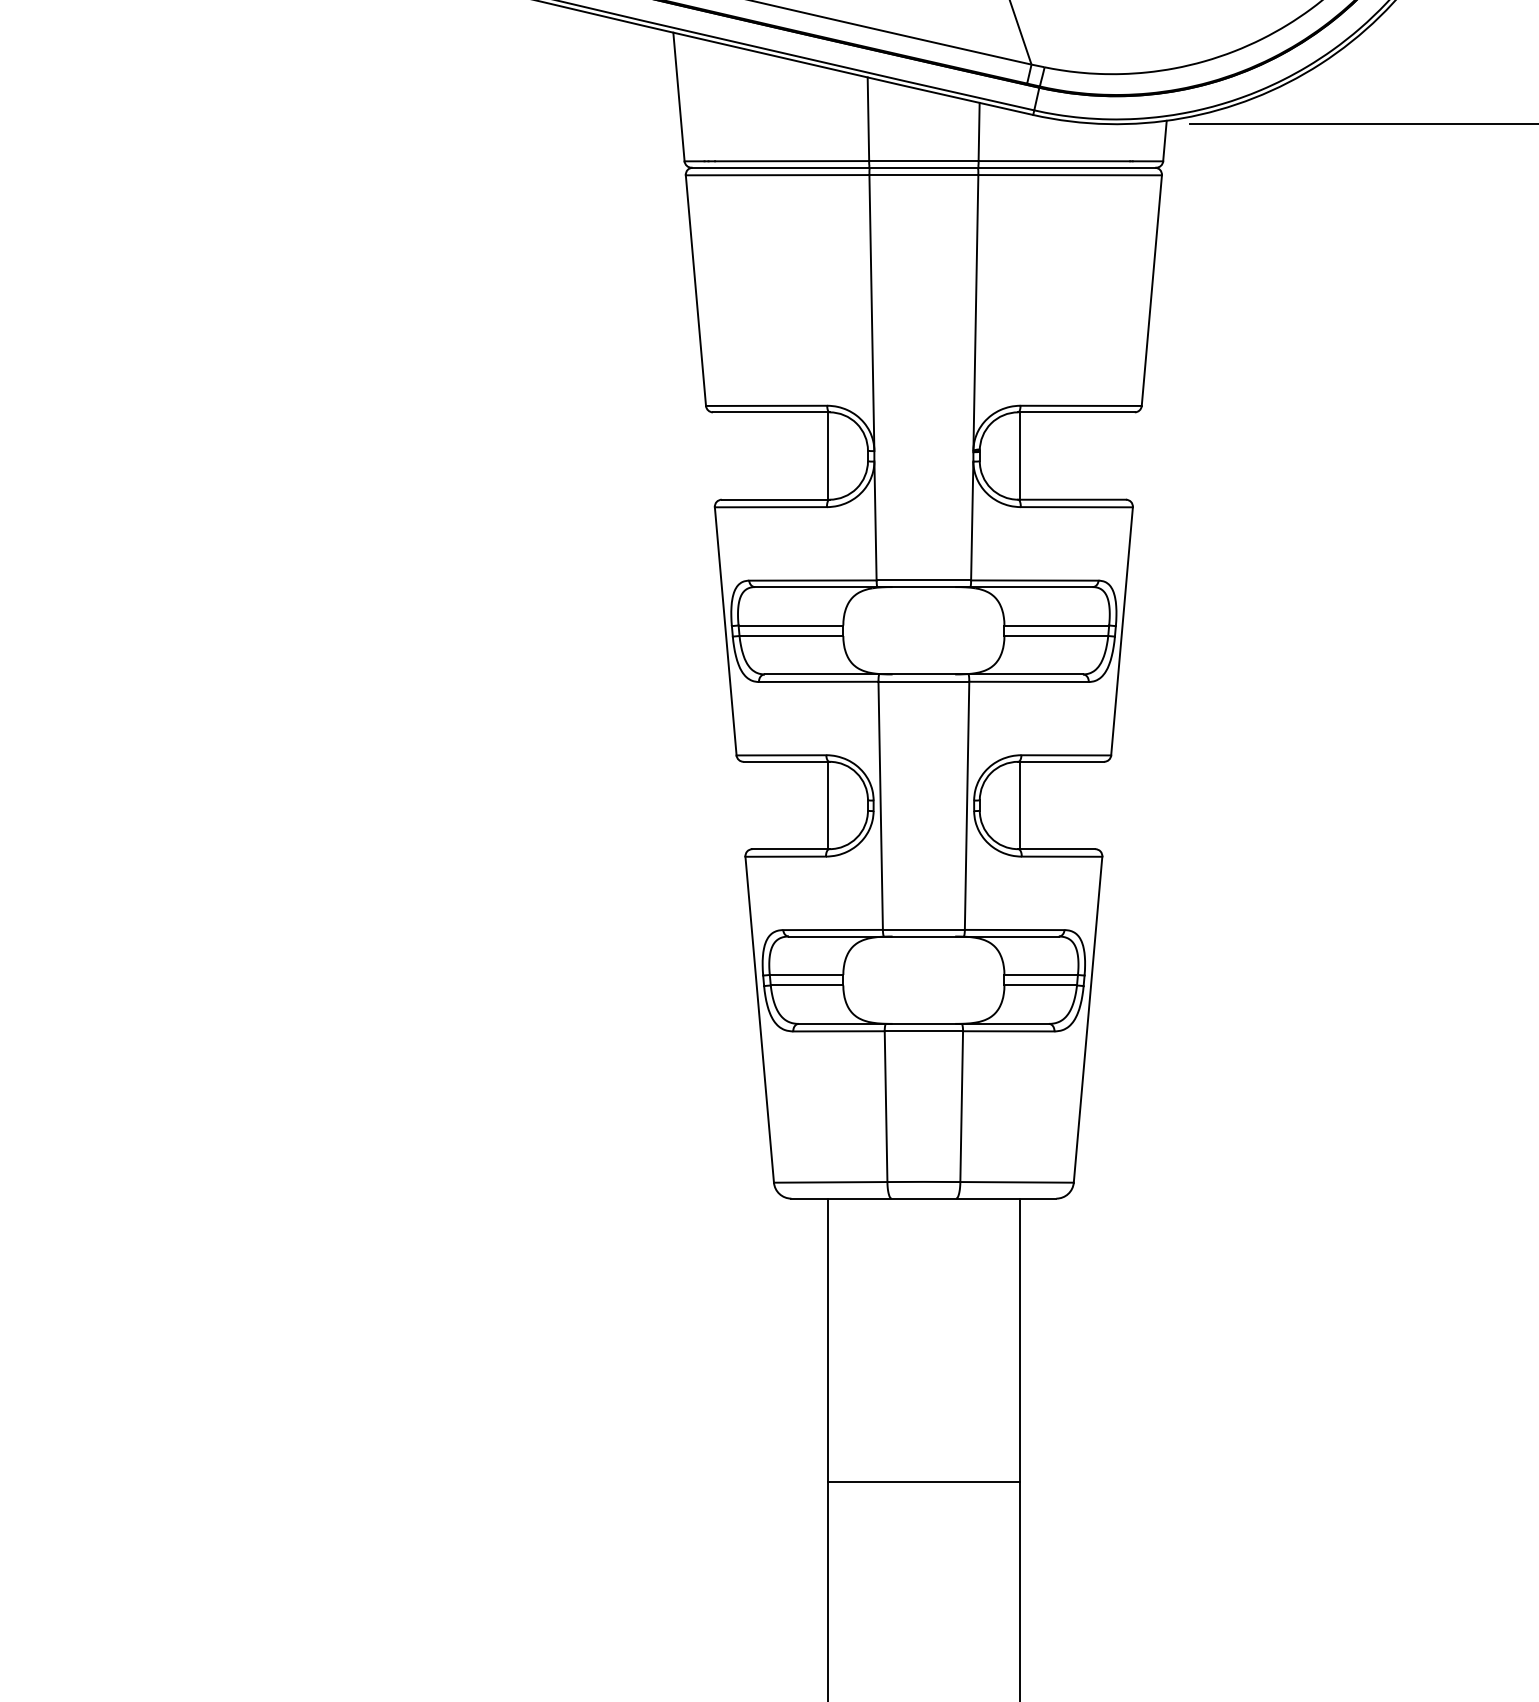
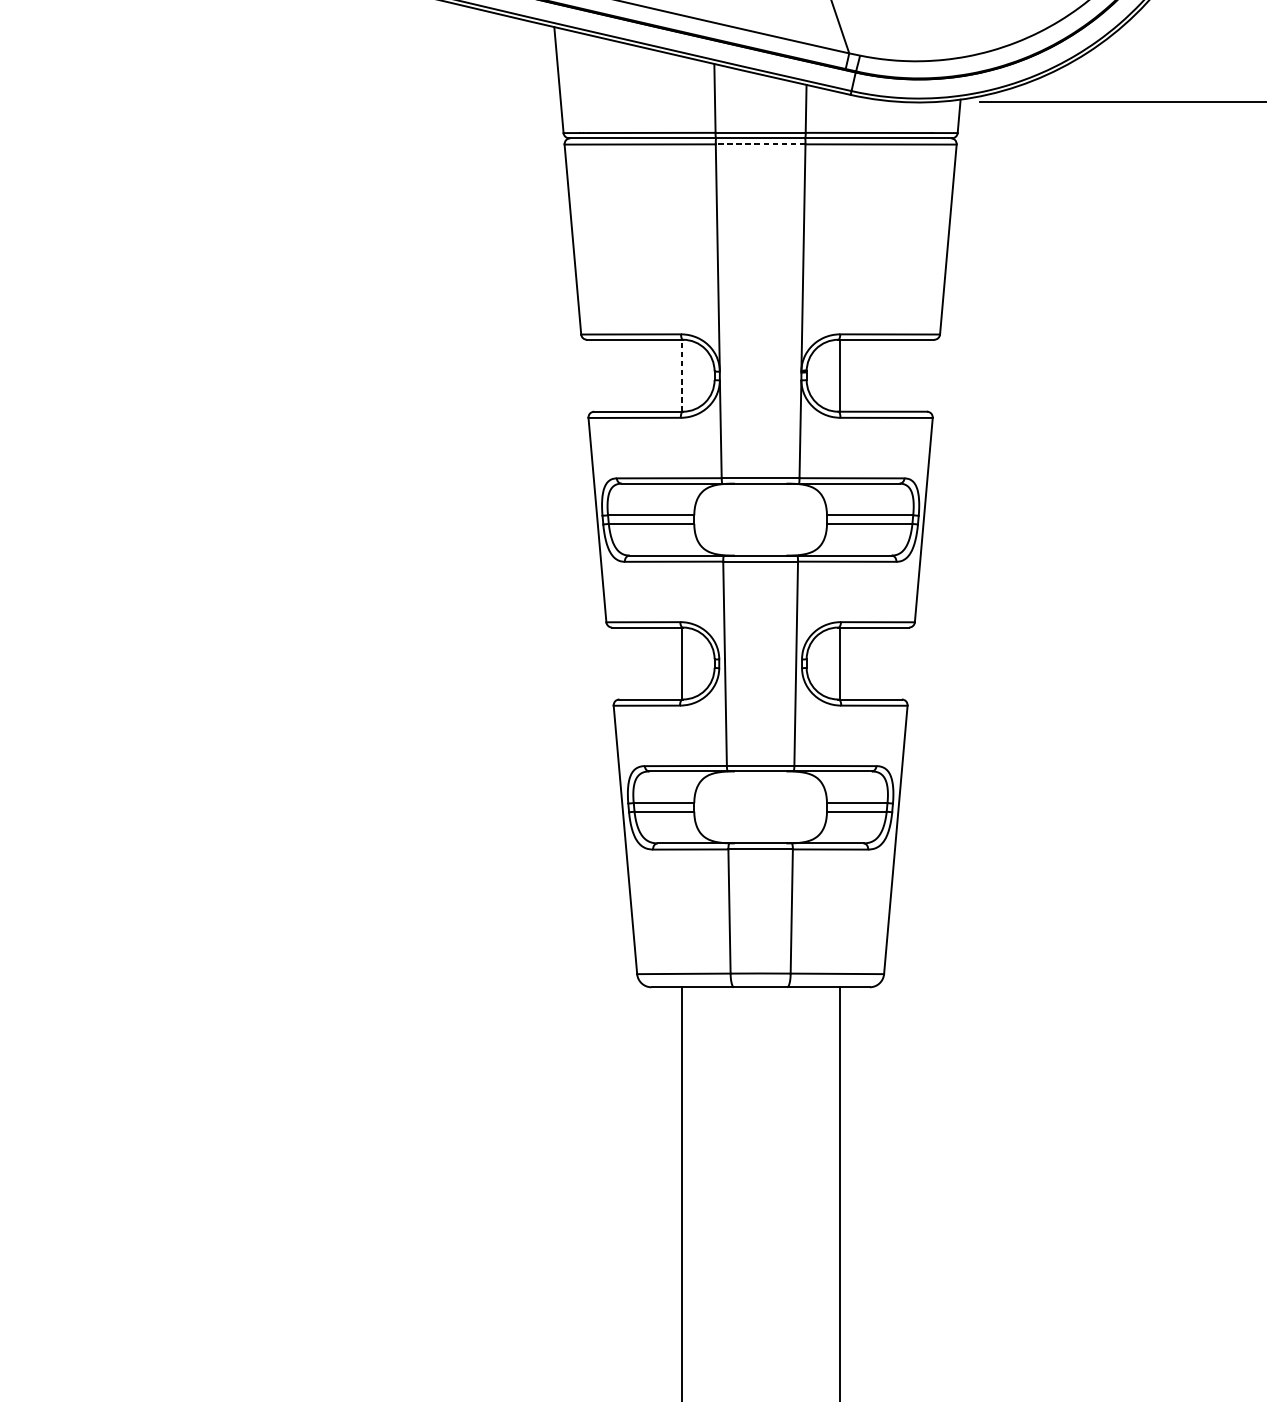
line: (923, 175) -> (760, 144), solid -> dashed
line: (827, 456) -> (681, 376), solid -> dashed
line: (923, 1481) -> (760, 1220), removed

